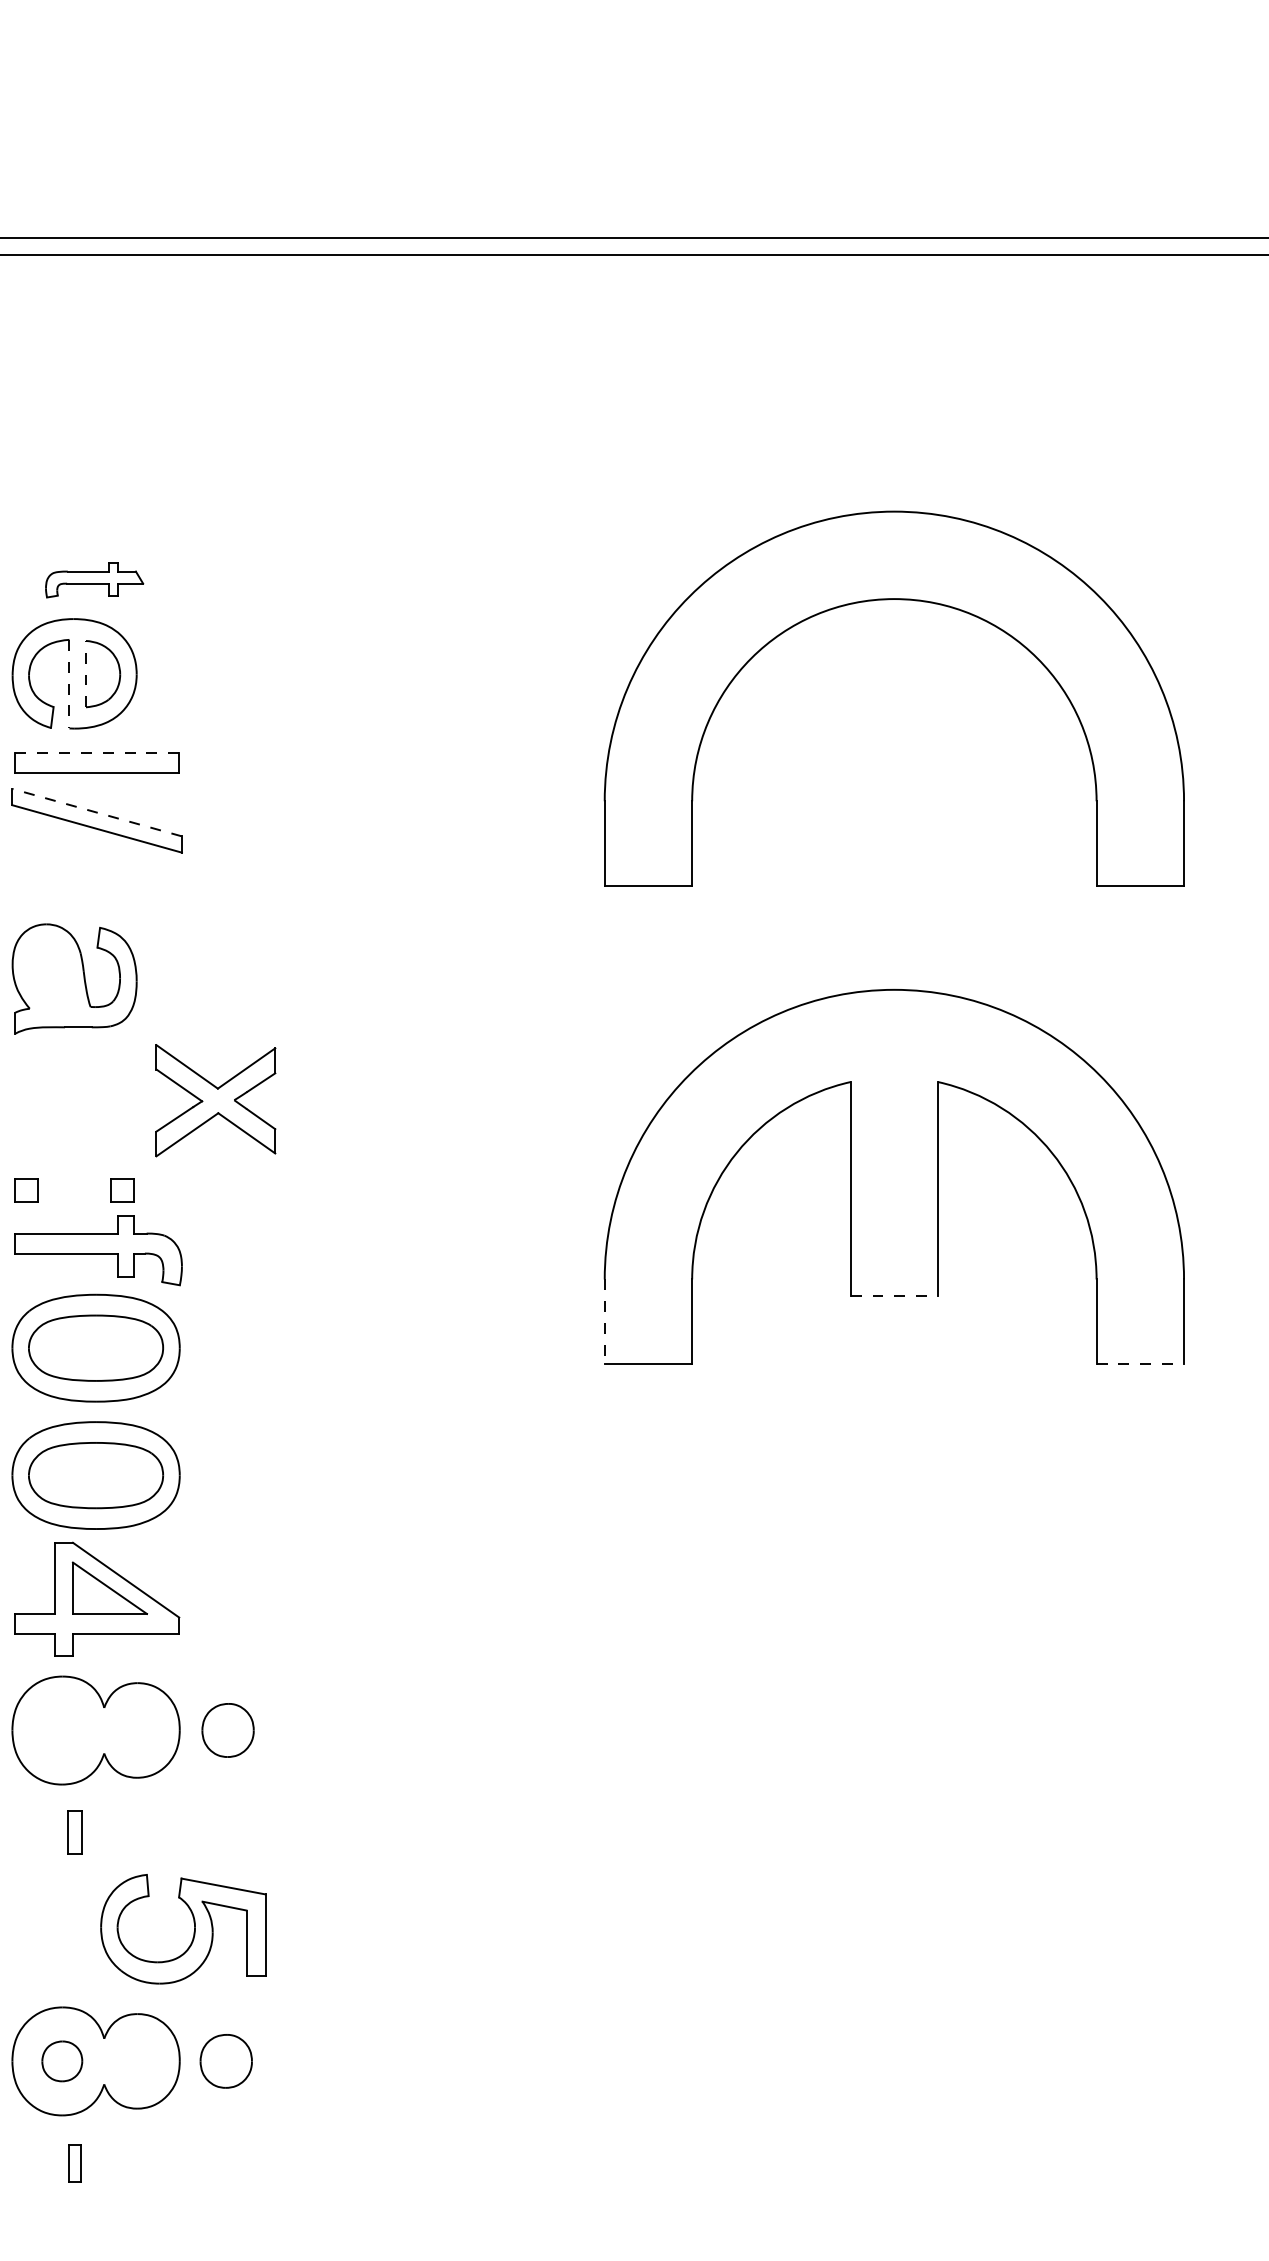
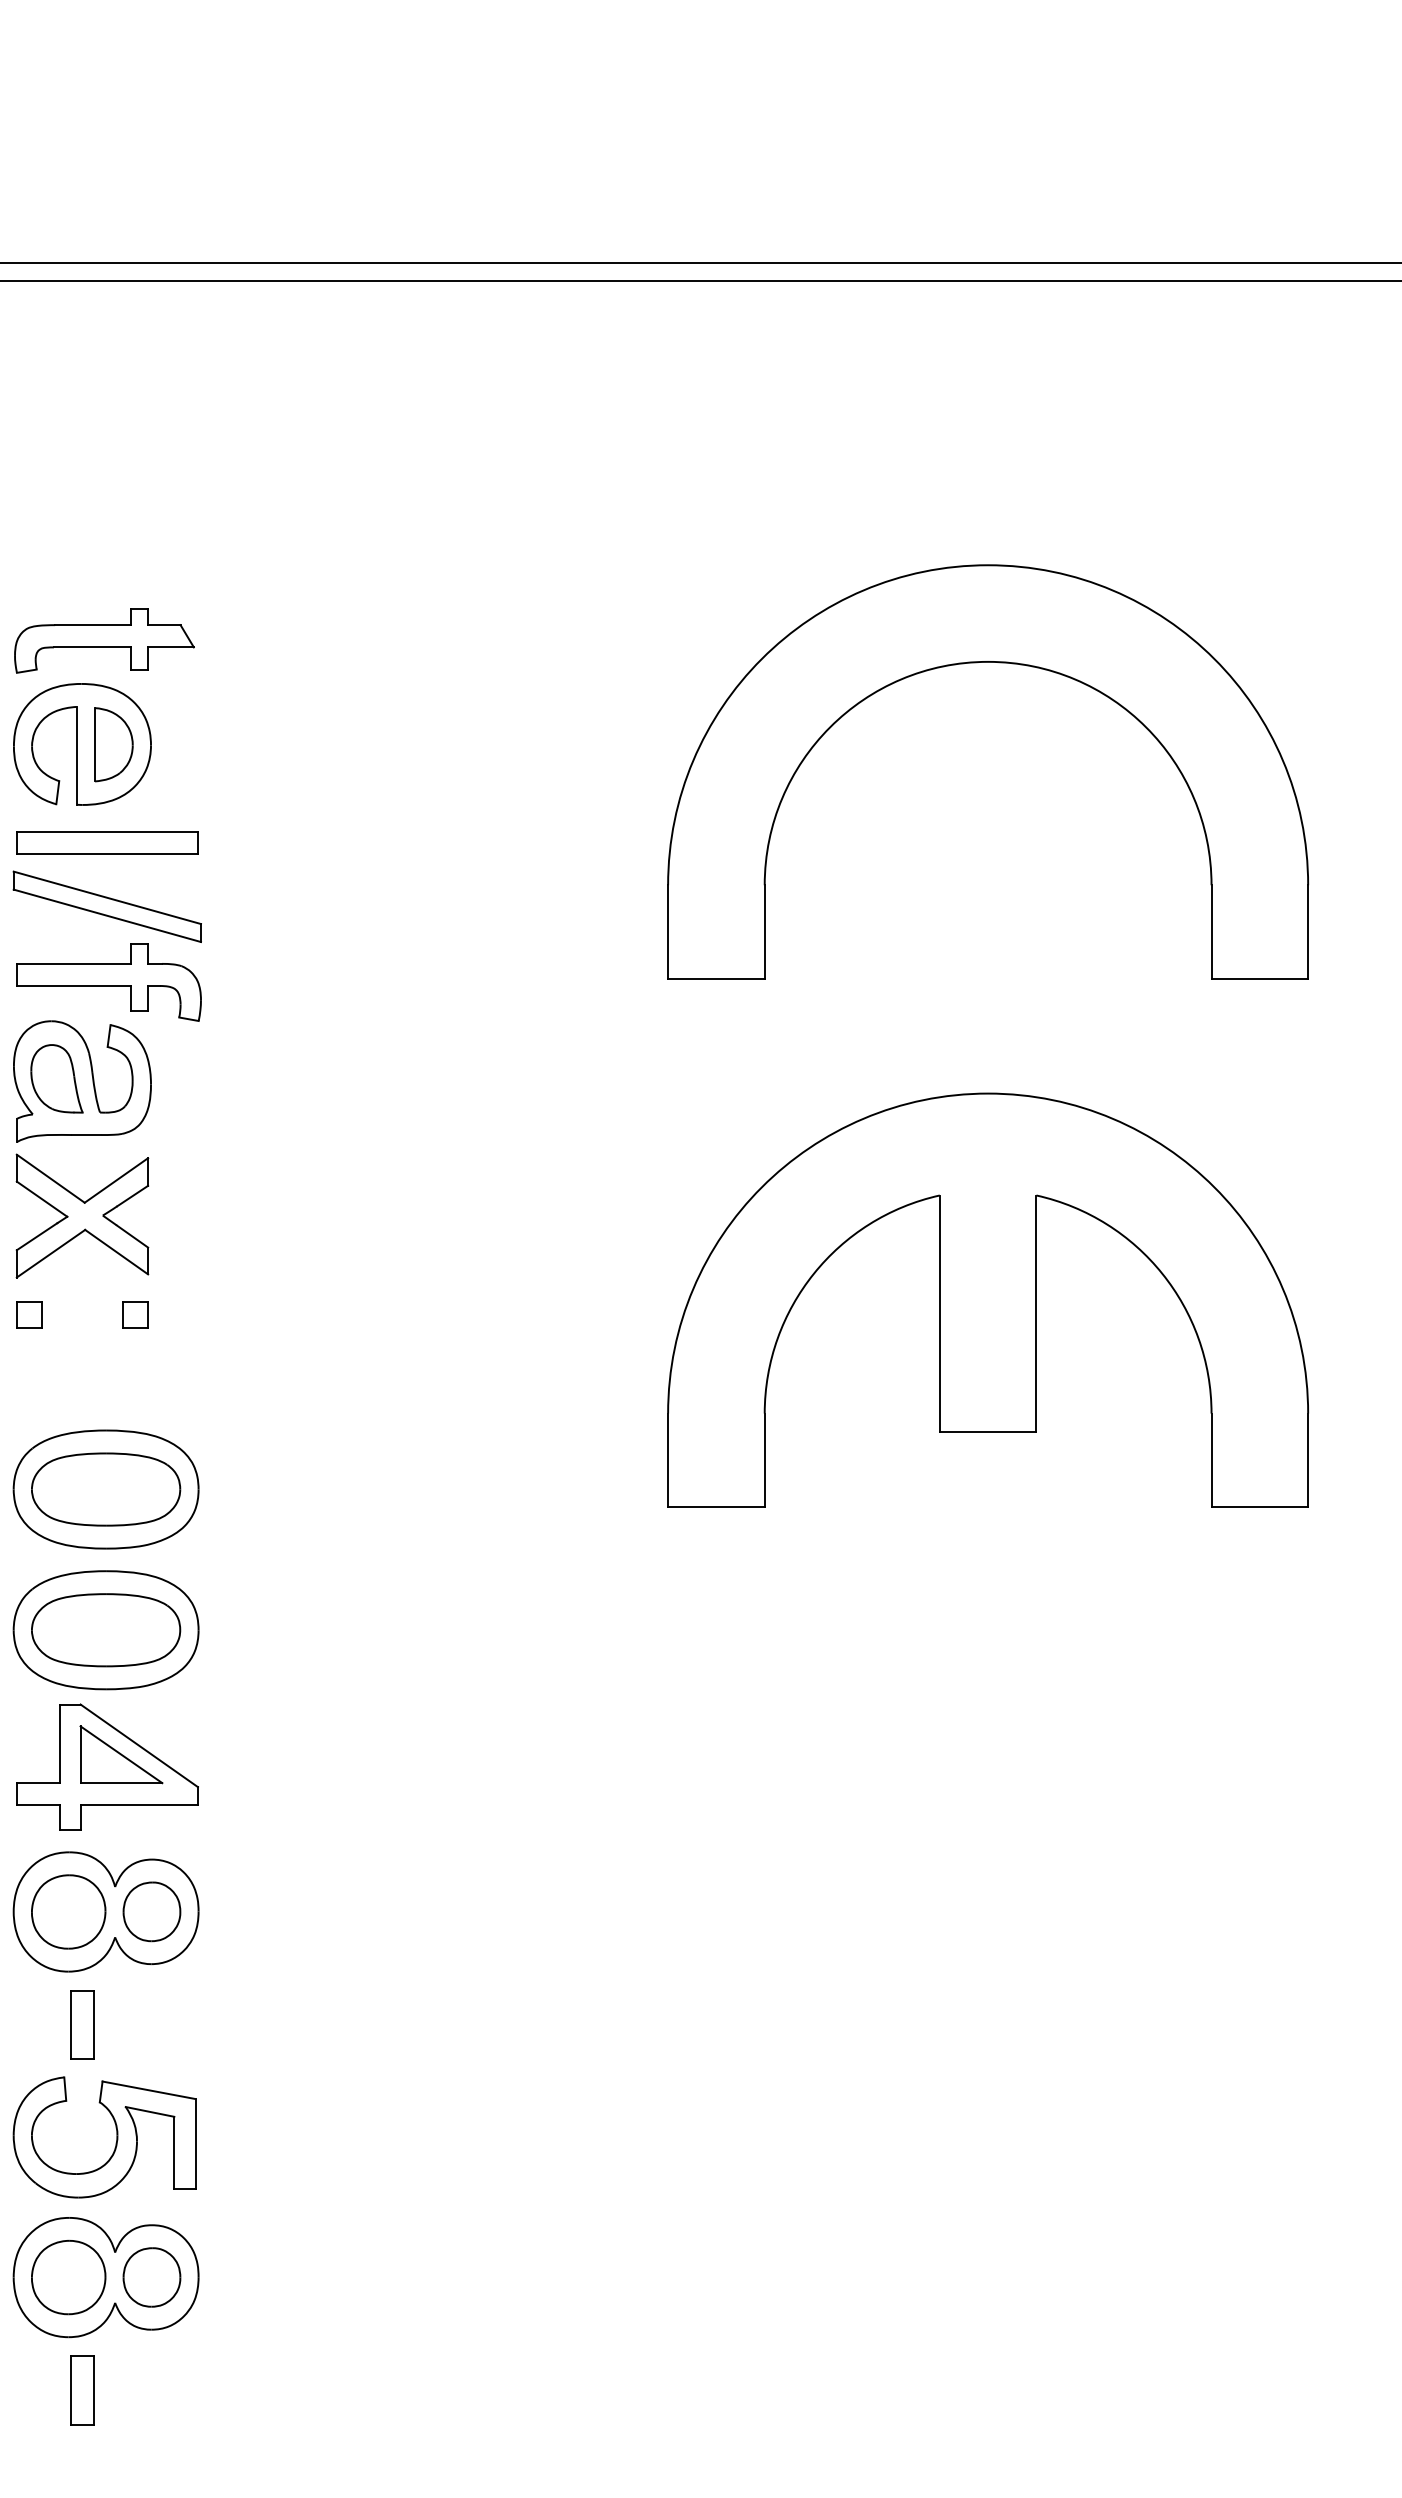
part: (94, 579) -> (104, 640), size x1.67
line: (85, 673) -> (94, 744), dashed -> solid
line: (69, 683) -> (76, 755), dashed -> solid
line: (97, 752) -> (107, 831), dashed -> solid
line: (96, 812) -> (106, 897), dashed -> solid
part: (51, 976) -> (56, 1078), added
part: (215, 1100) -> (82, 1215), moved
part: (98, 1250) -> (108, 982), moved
line: (894, 1295) -> (988, 1431), dashed -> solid
line: (605, 1321) -> (668, 1460), dashed -> solid
line: (1140, 1364) -> (1260, 1507), dashed -> solid
part: (62, 1730) -> (68, 1911), added
part: (227, 1730) -> (151, 1911), moved
part: (74, 1832) -> (82, 2024), size x1.43
part: (194, 1929) -> (116, 2137), moved
part: (62, 2061) -> (68, 2277), size x1.67
part: (225, 2061) -> (151, 2277), moved
part: (74, 2163) -> (82, 2390), size x1.67

